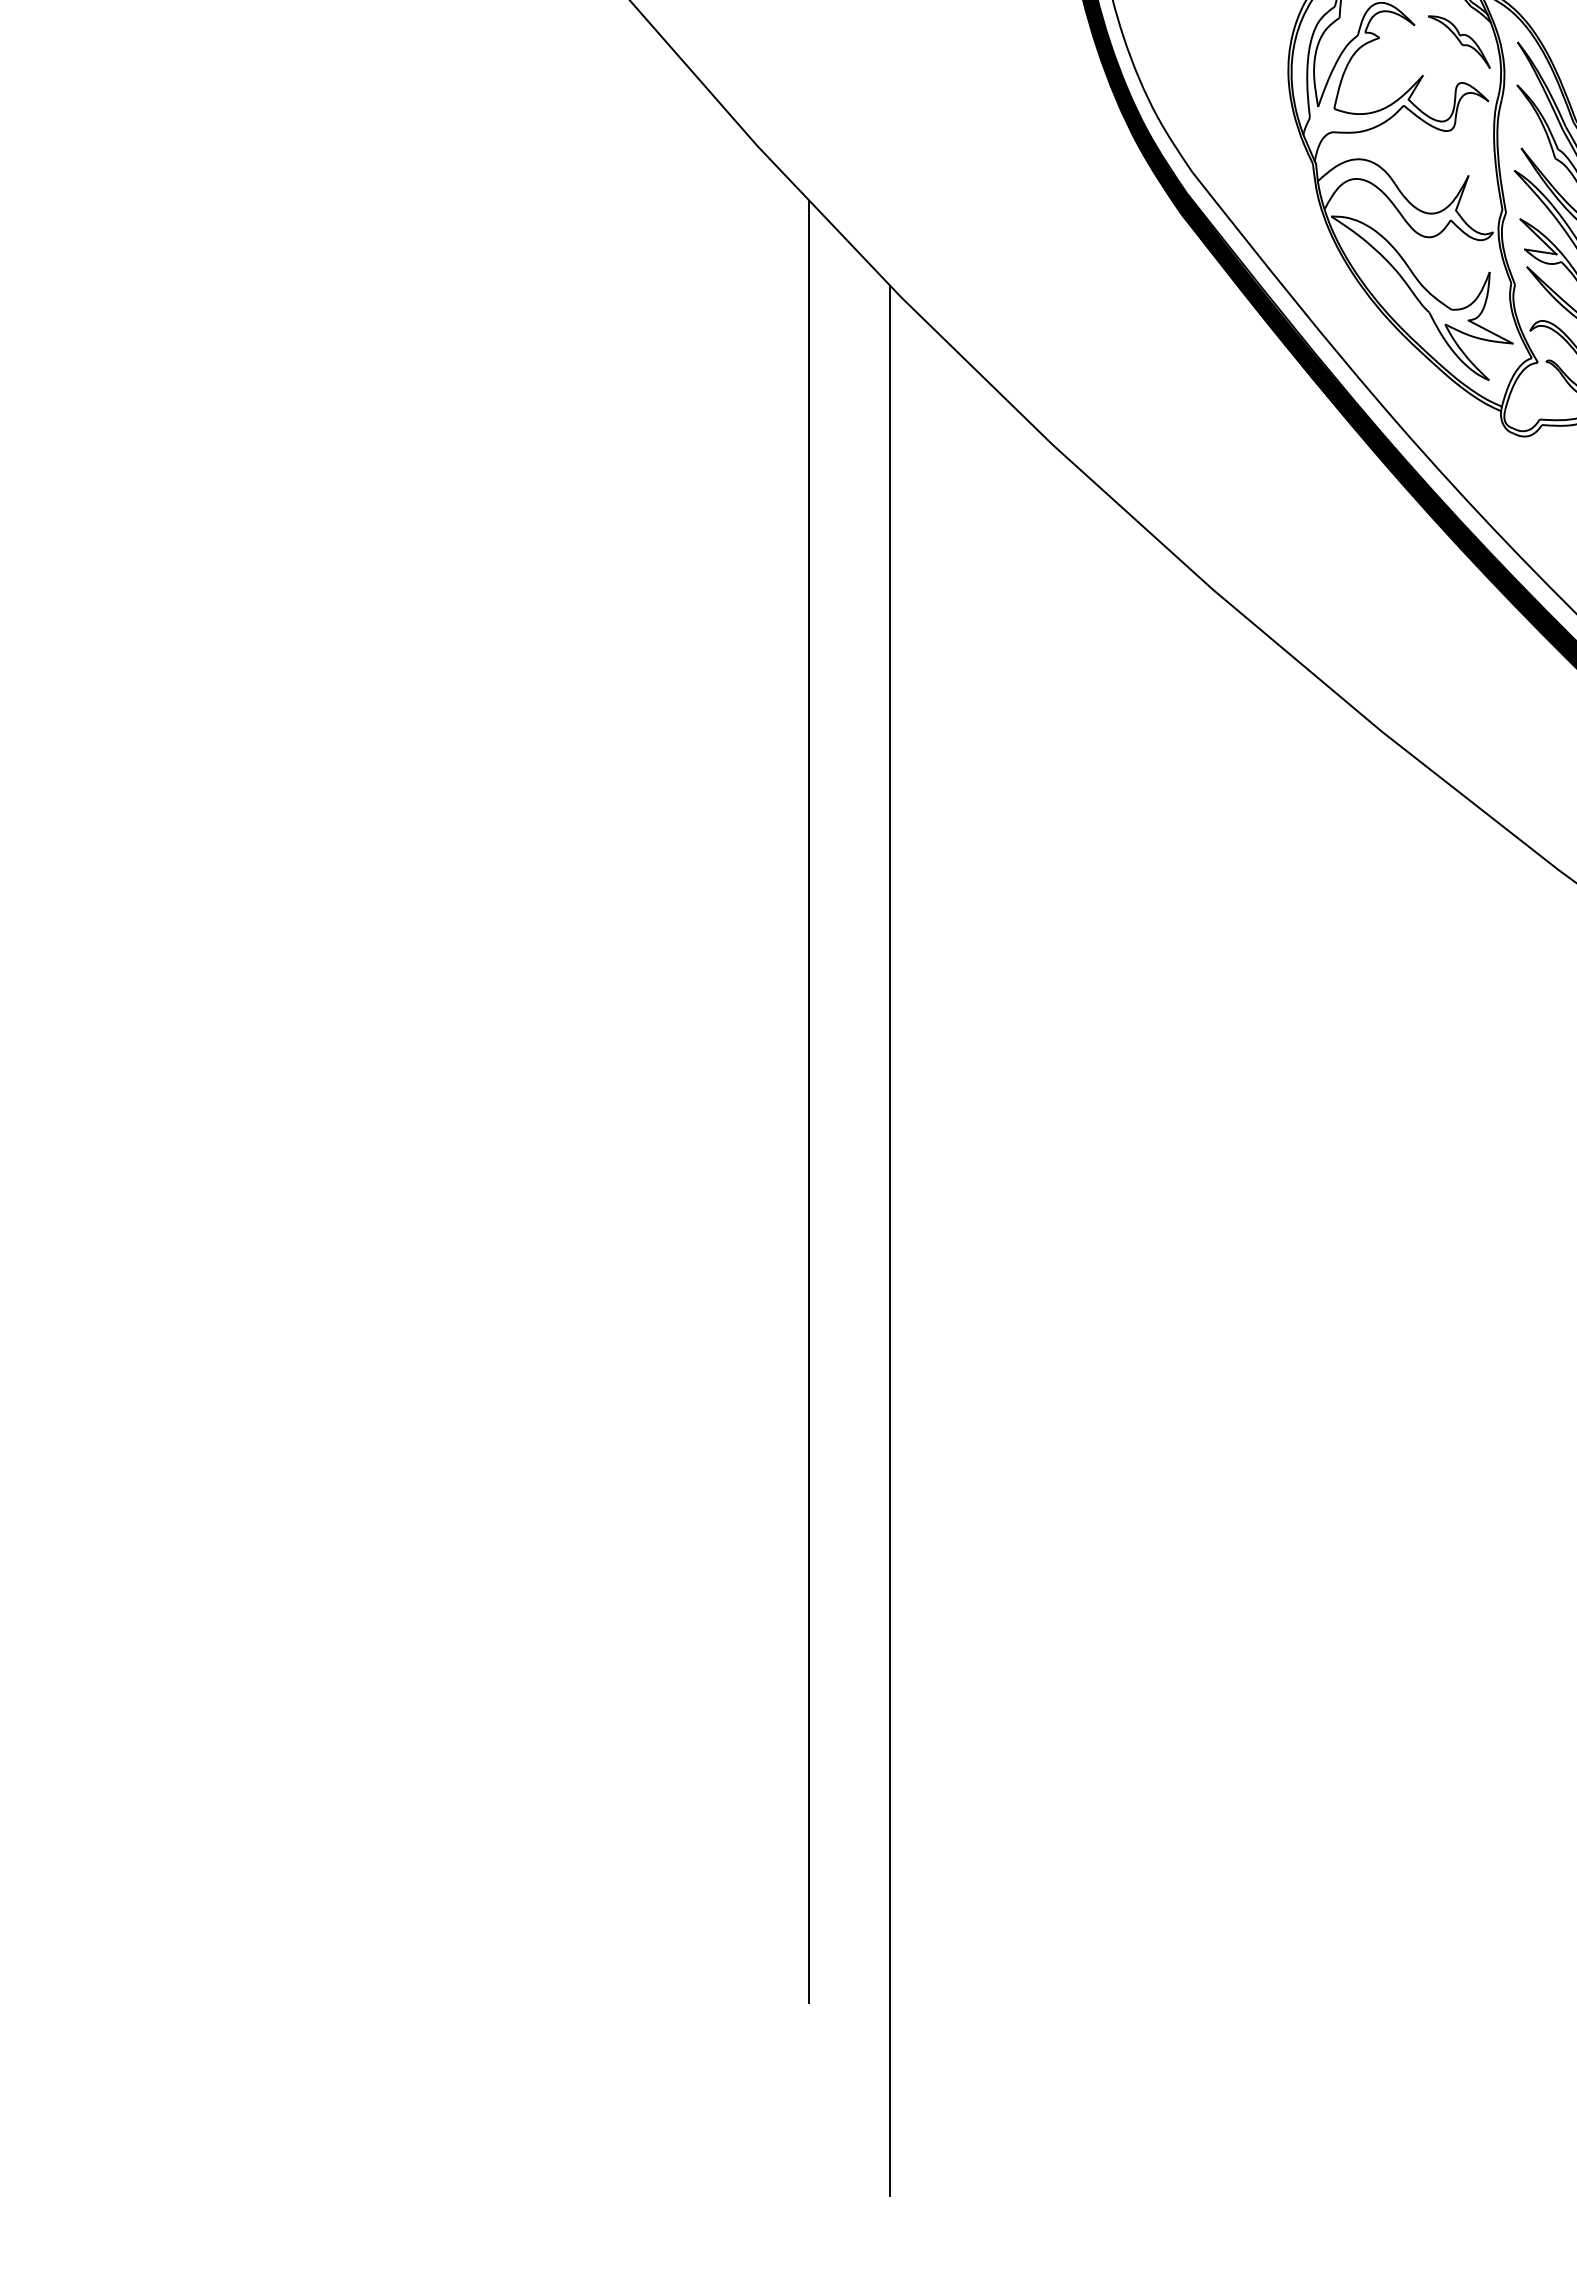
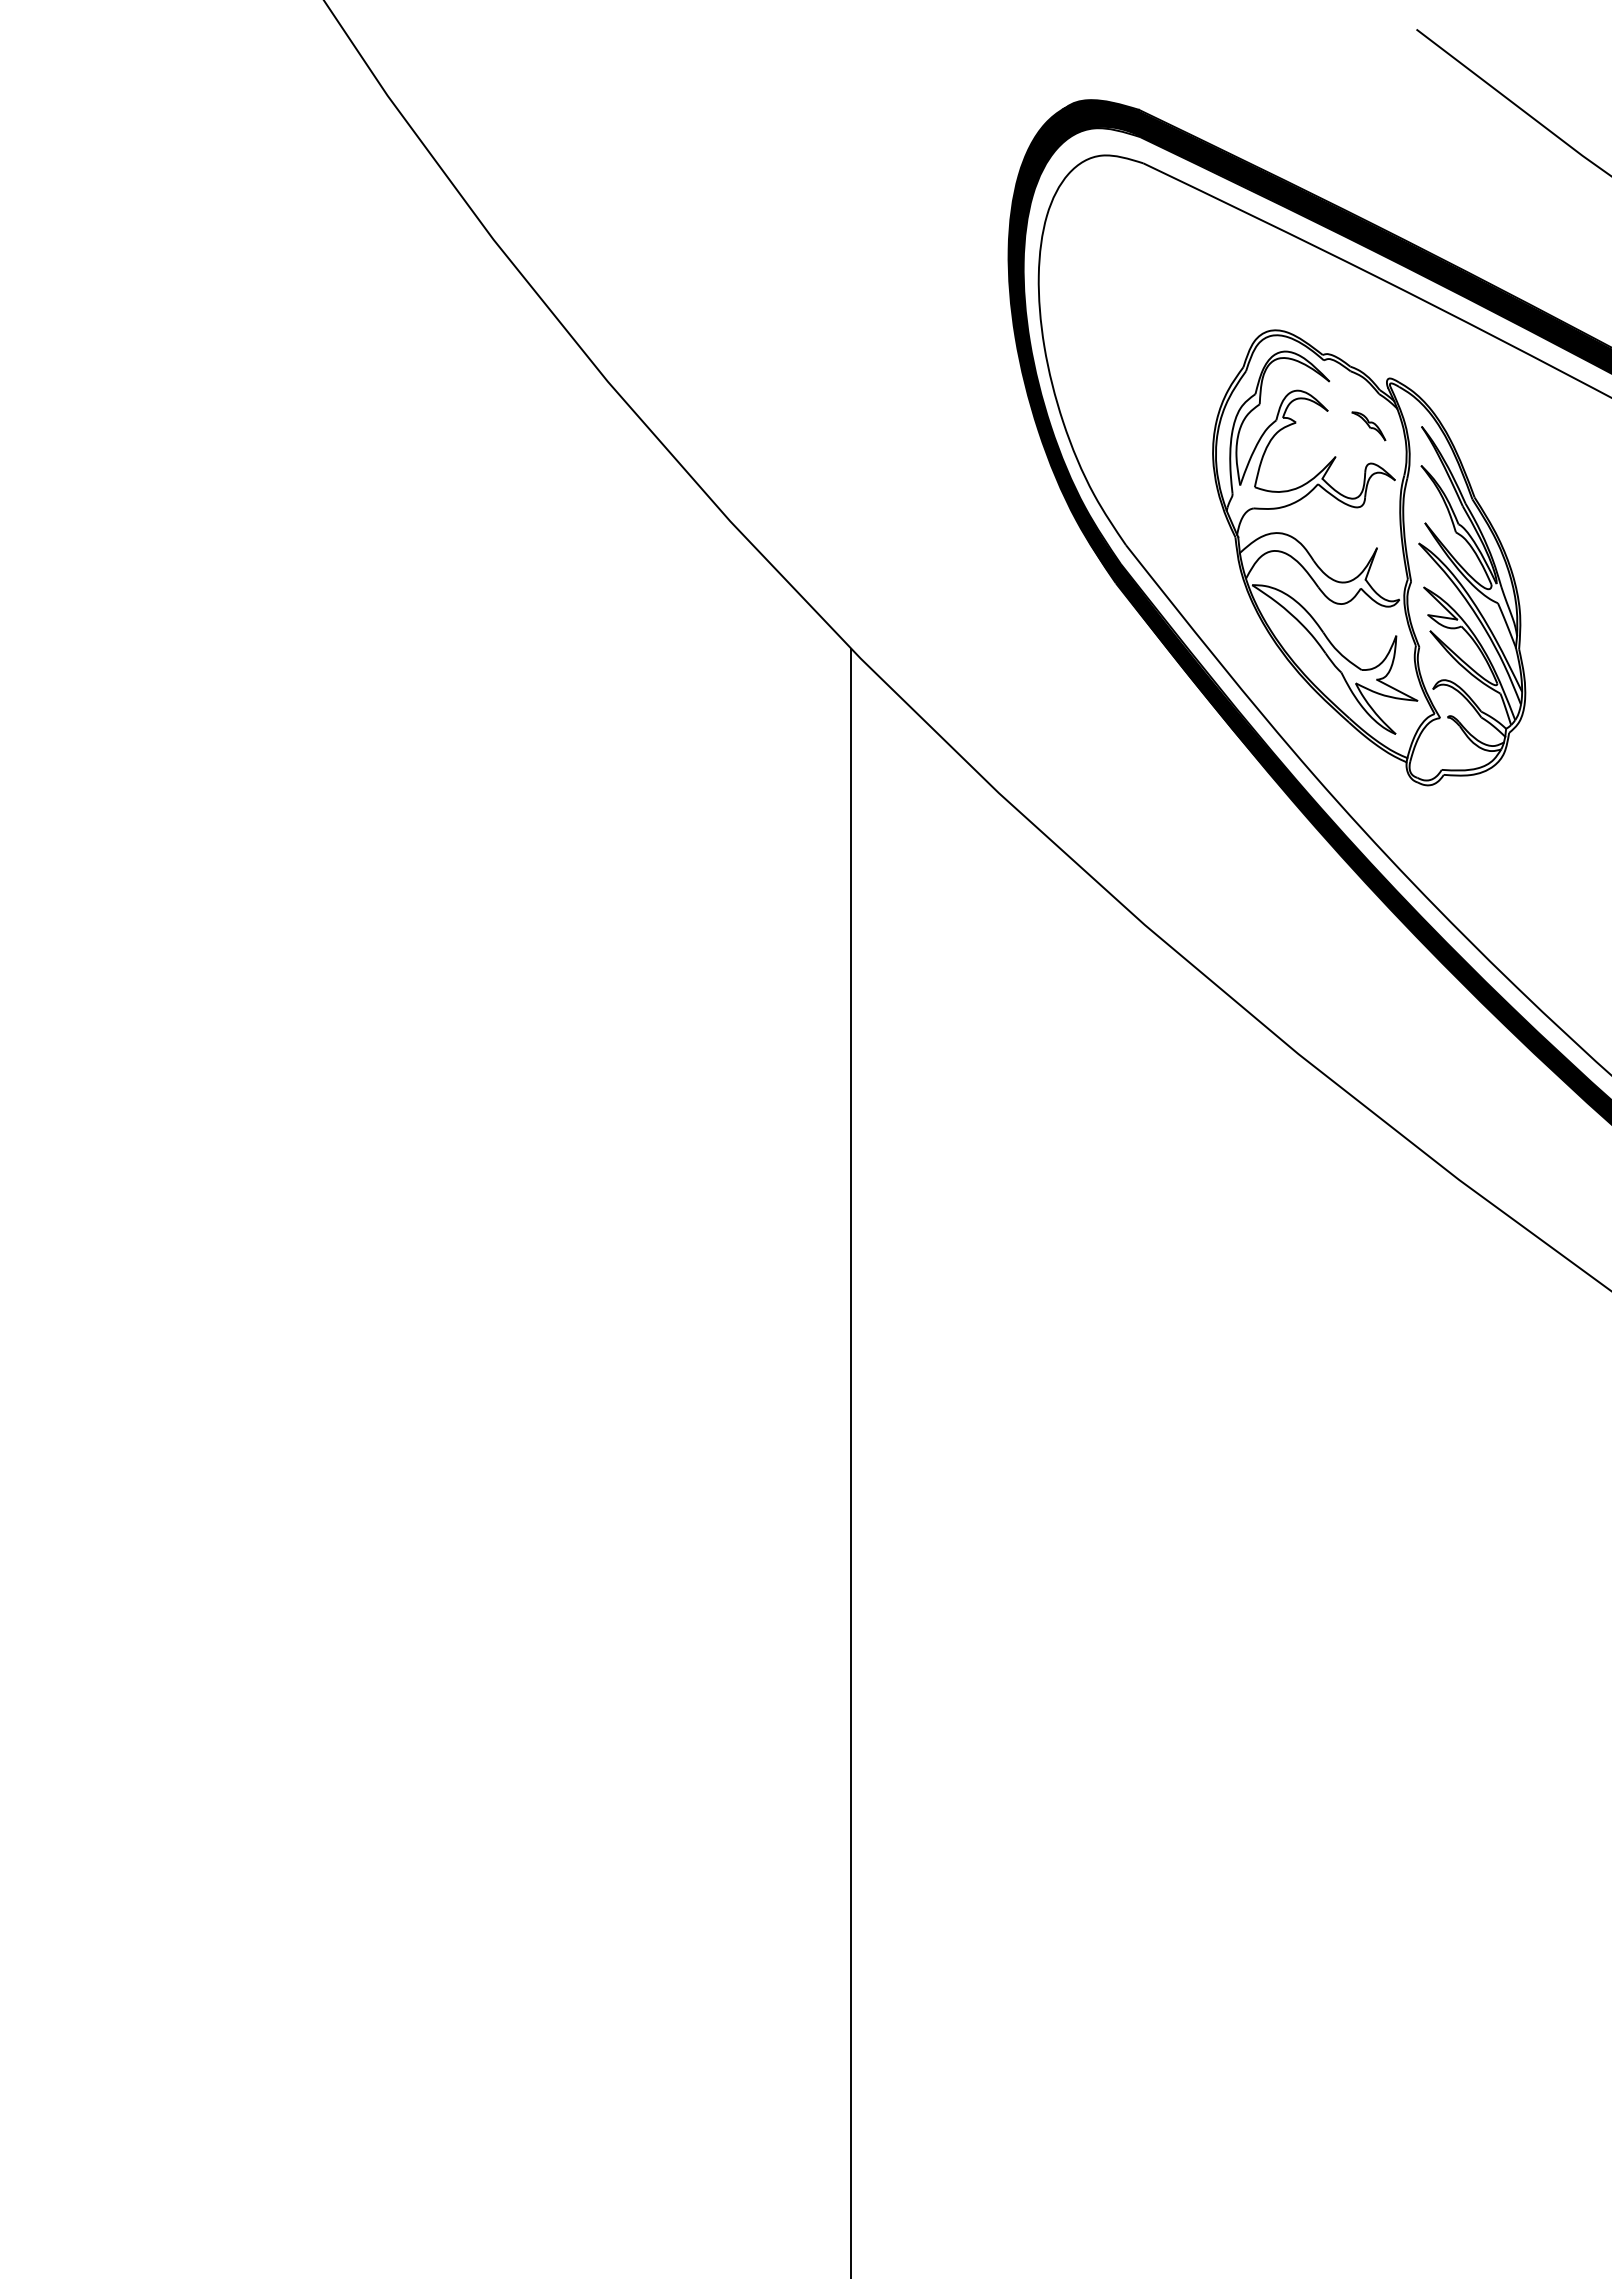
part: (1459, 42) -> (1368, 426), size x0.6
line: (808, 1101) -> (776, 1390), removed

